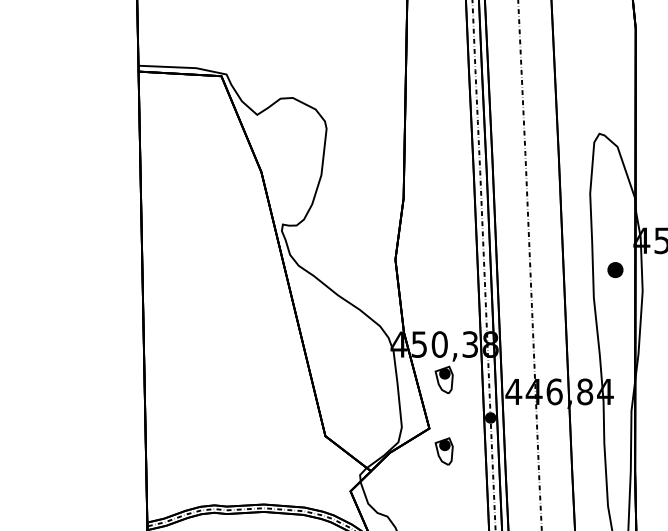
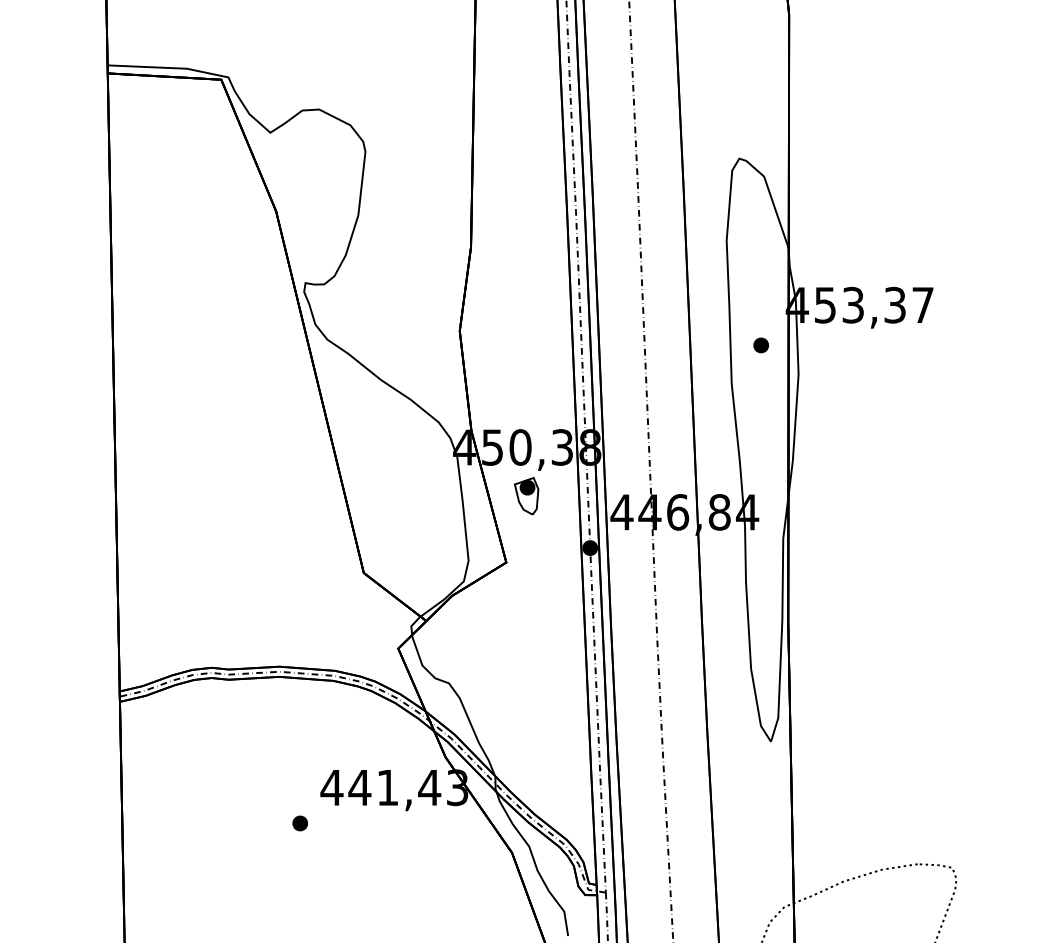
part: (614, 270) -> (760, 345), size x0.71
part: (444, 451) -> (526, 594), removed

